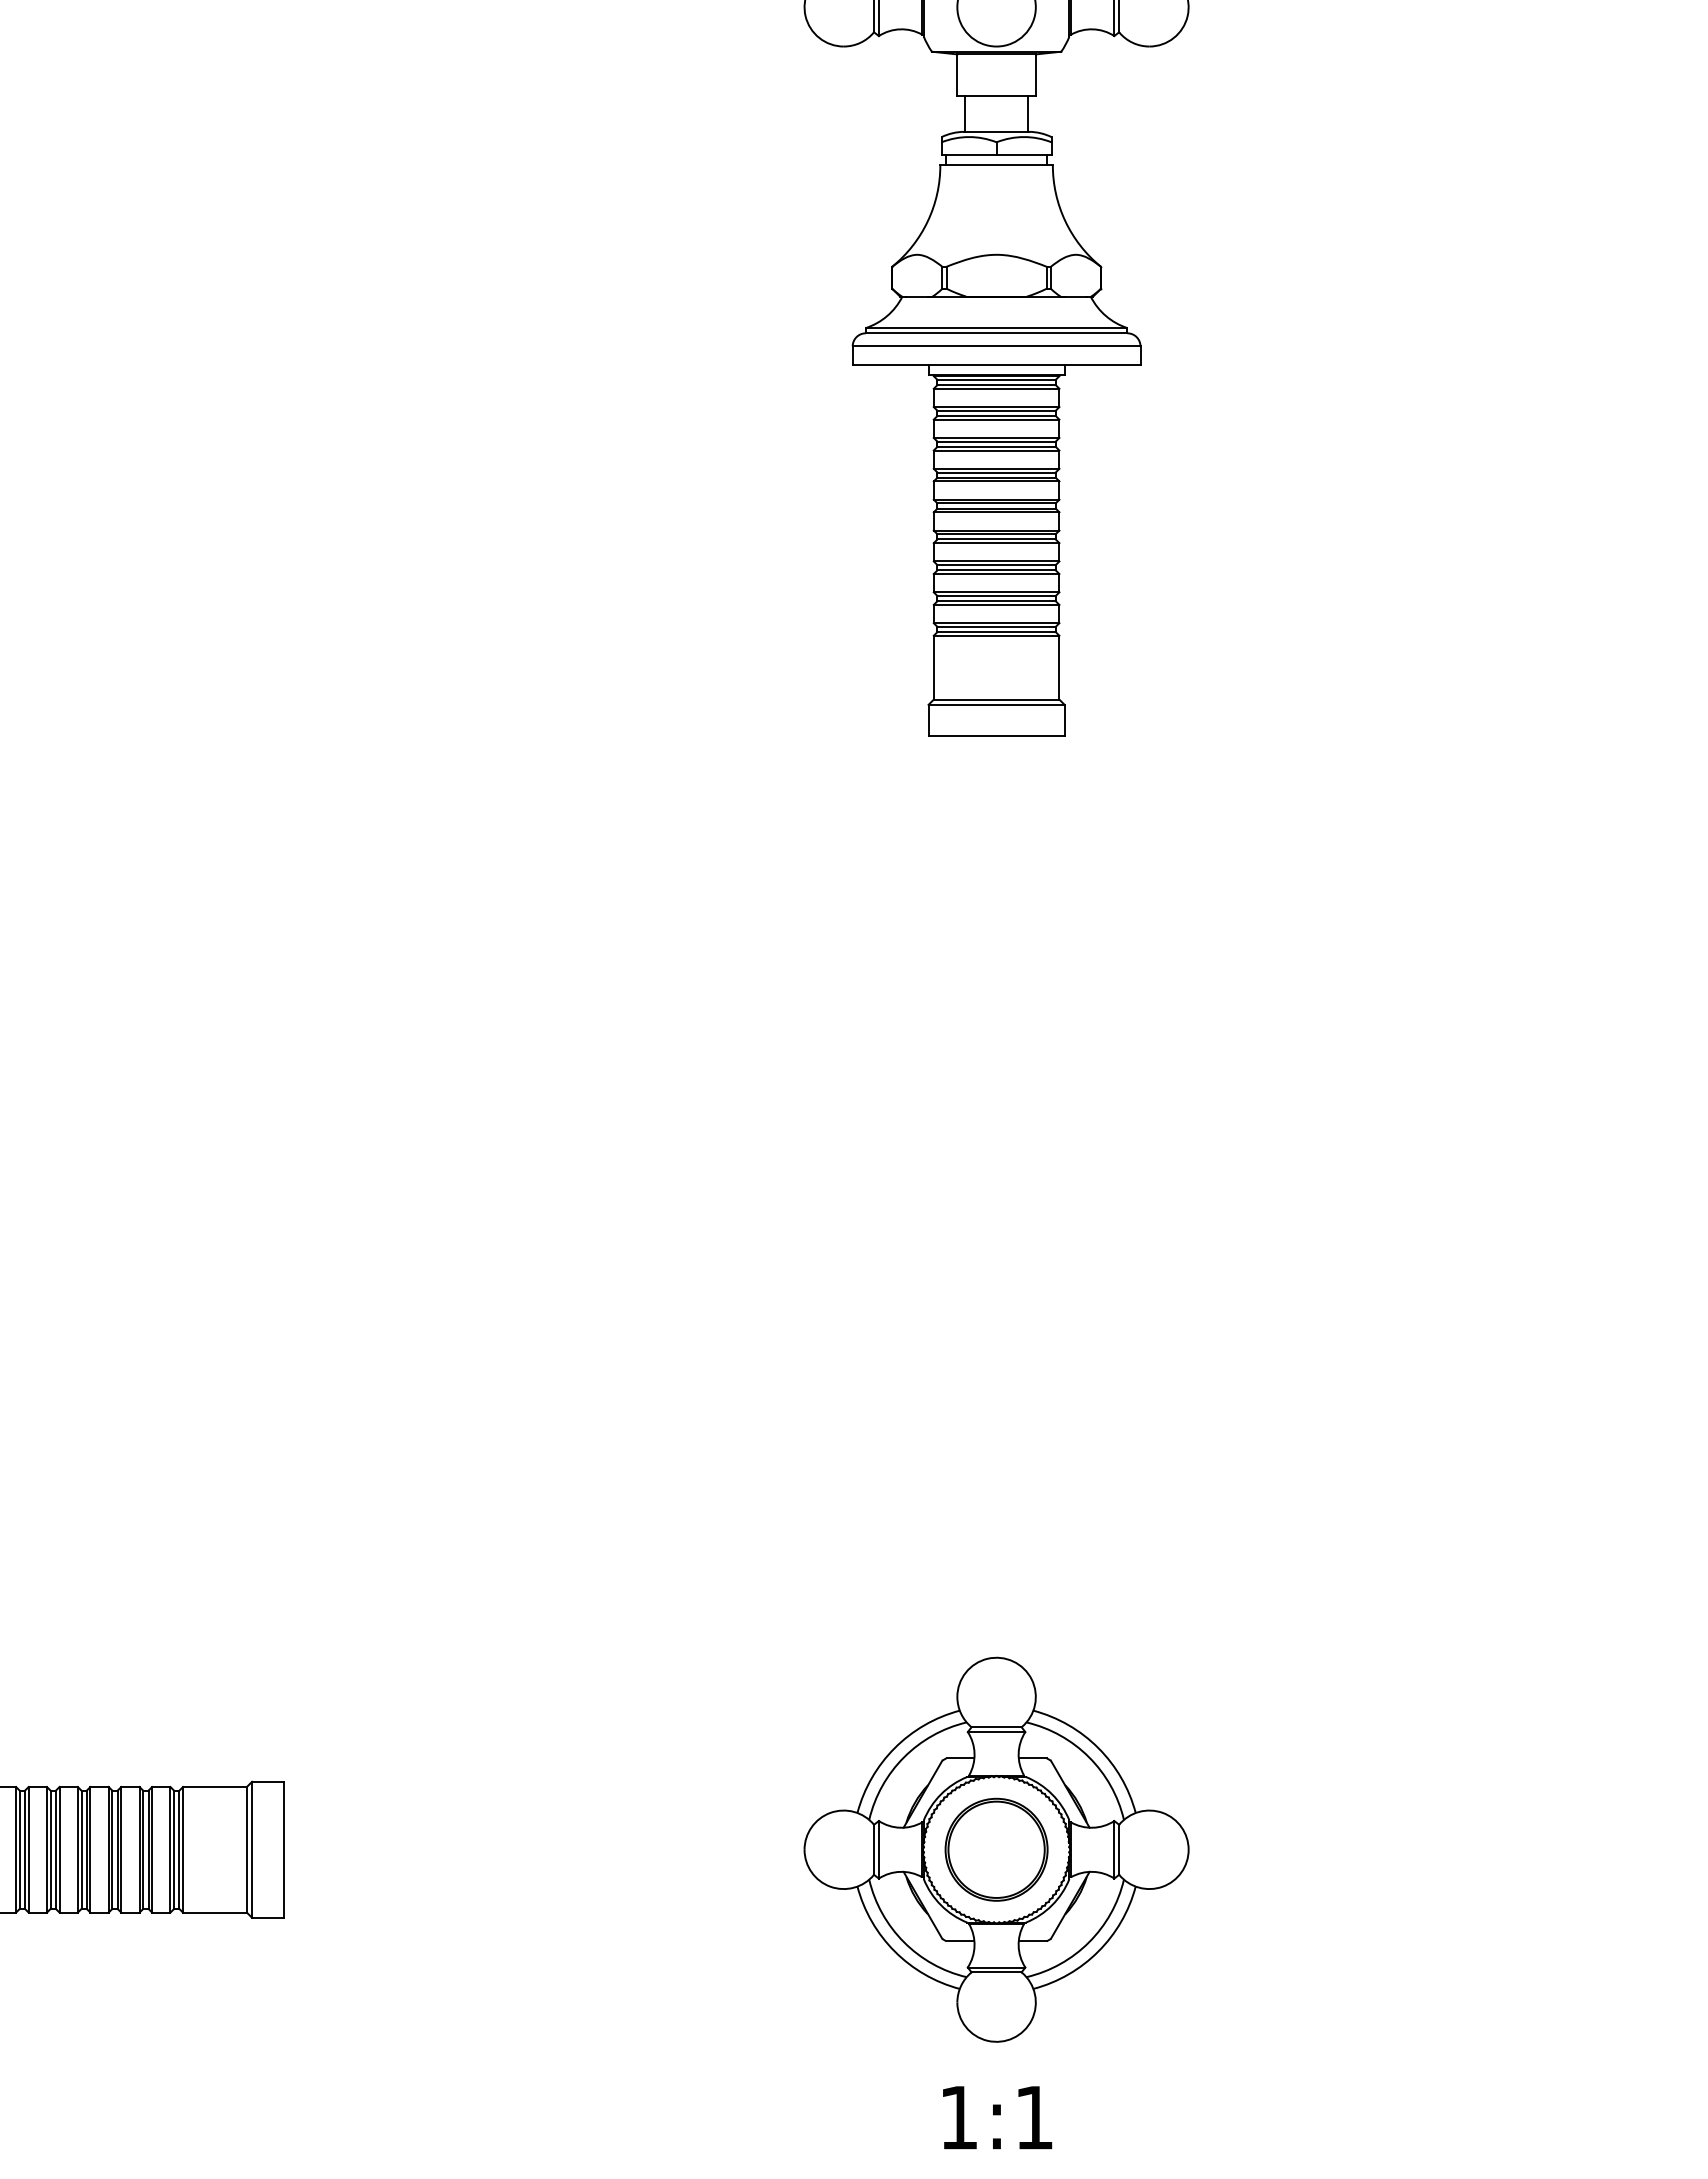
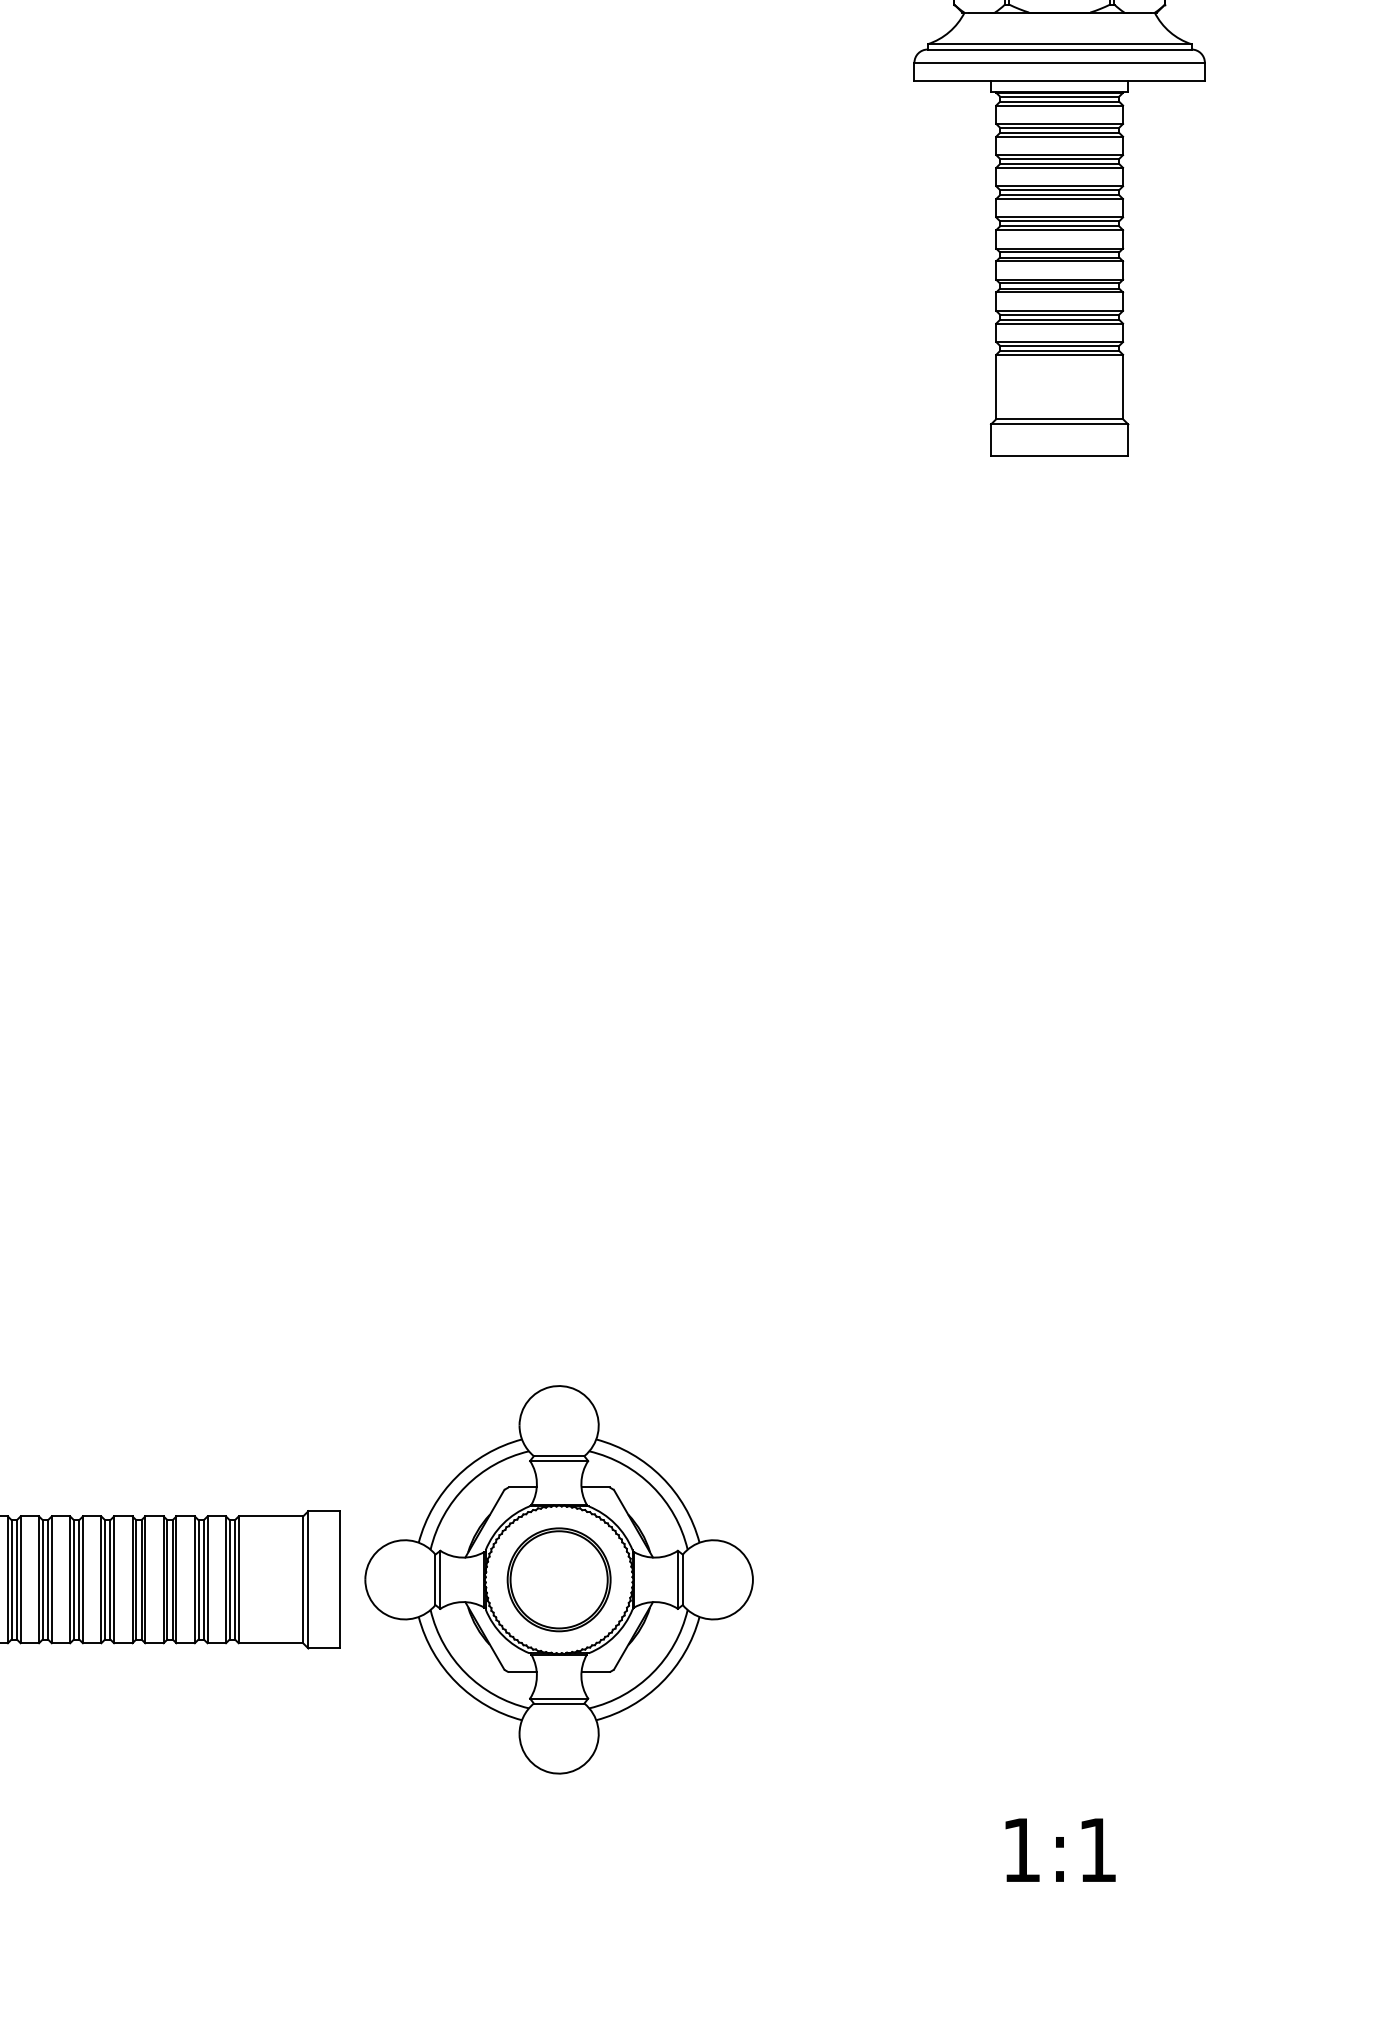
part: (996, 1849) -> (559, 1579), moved

